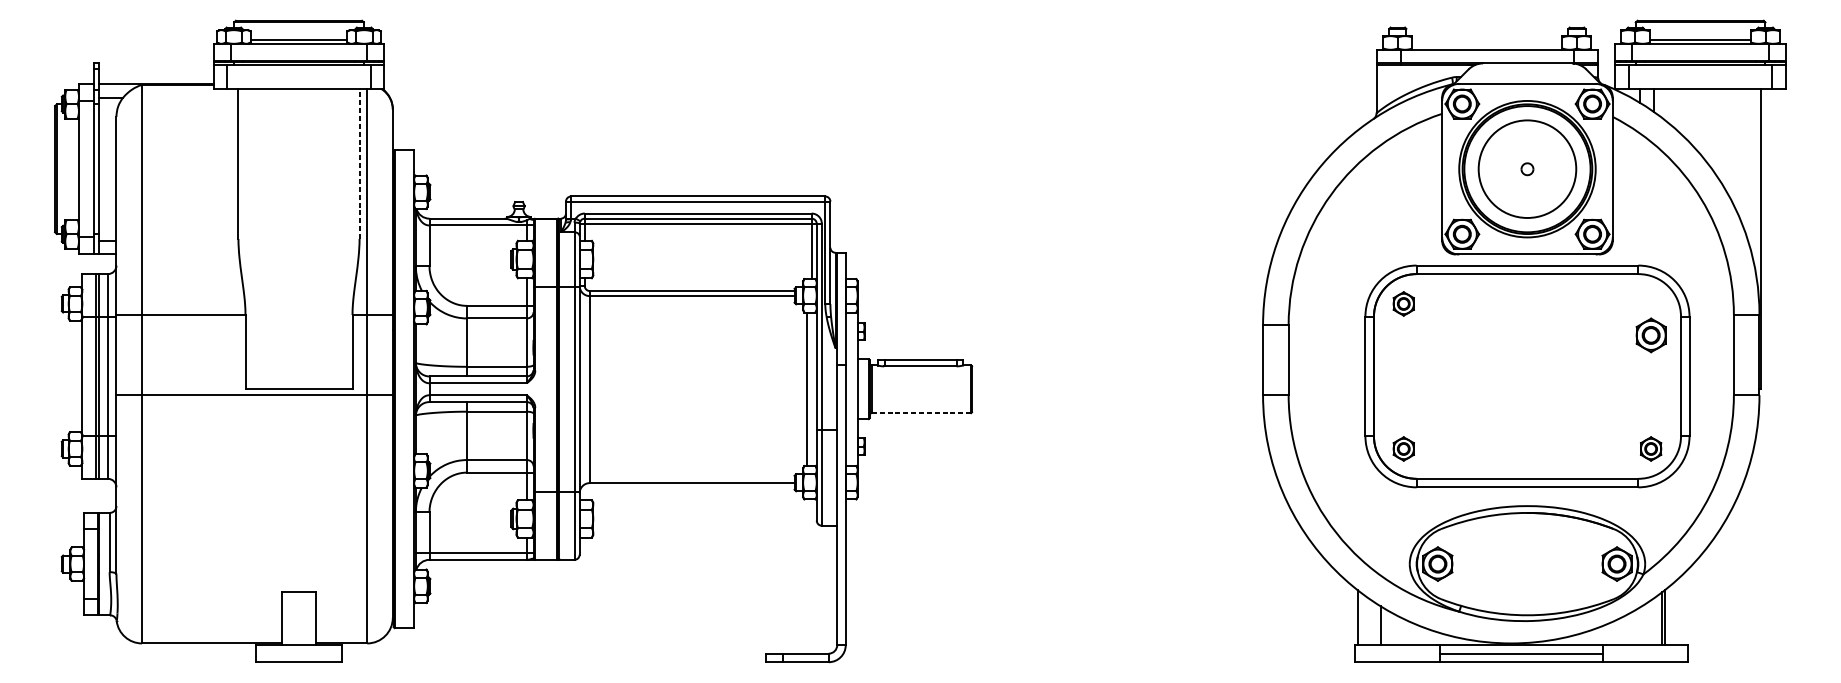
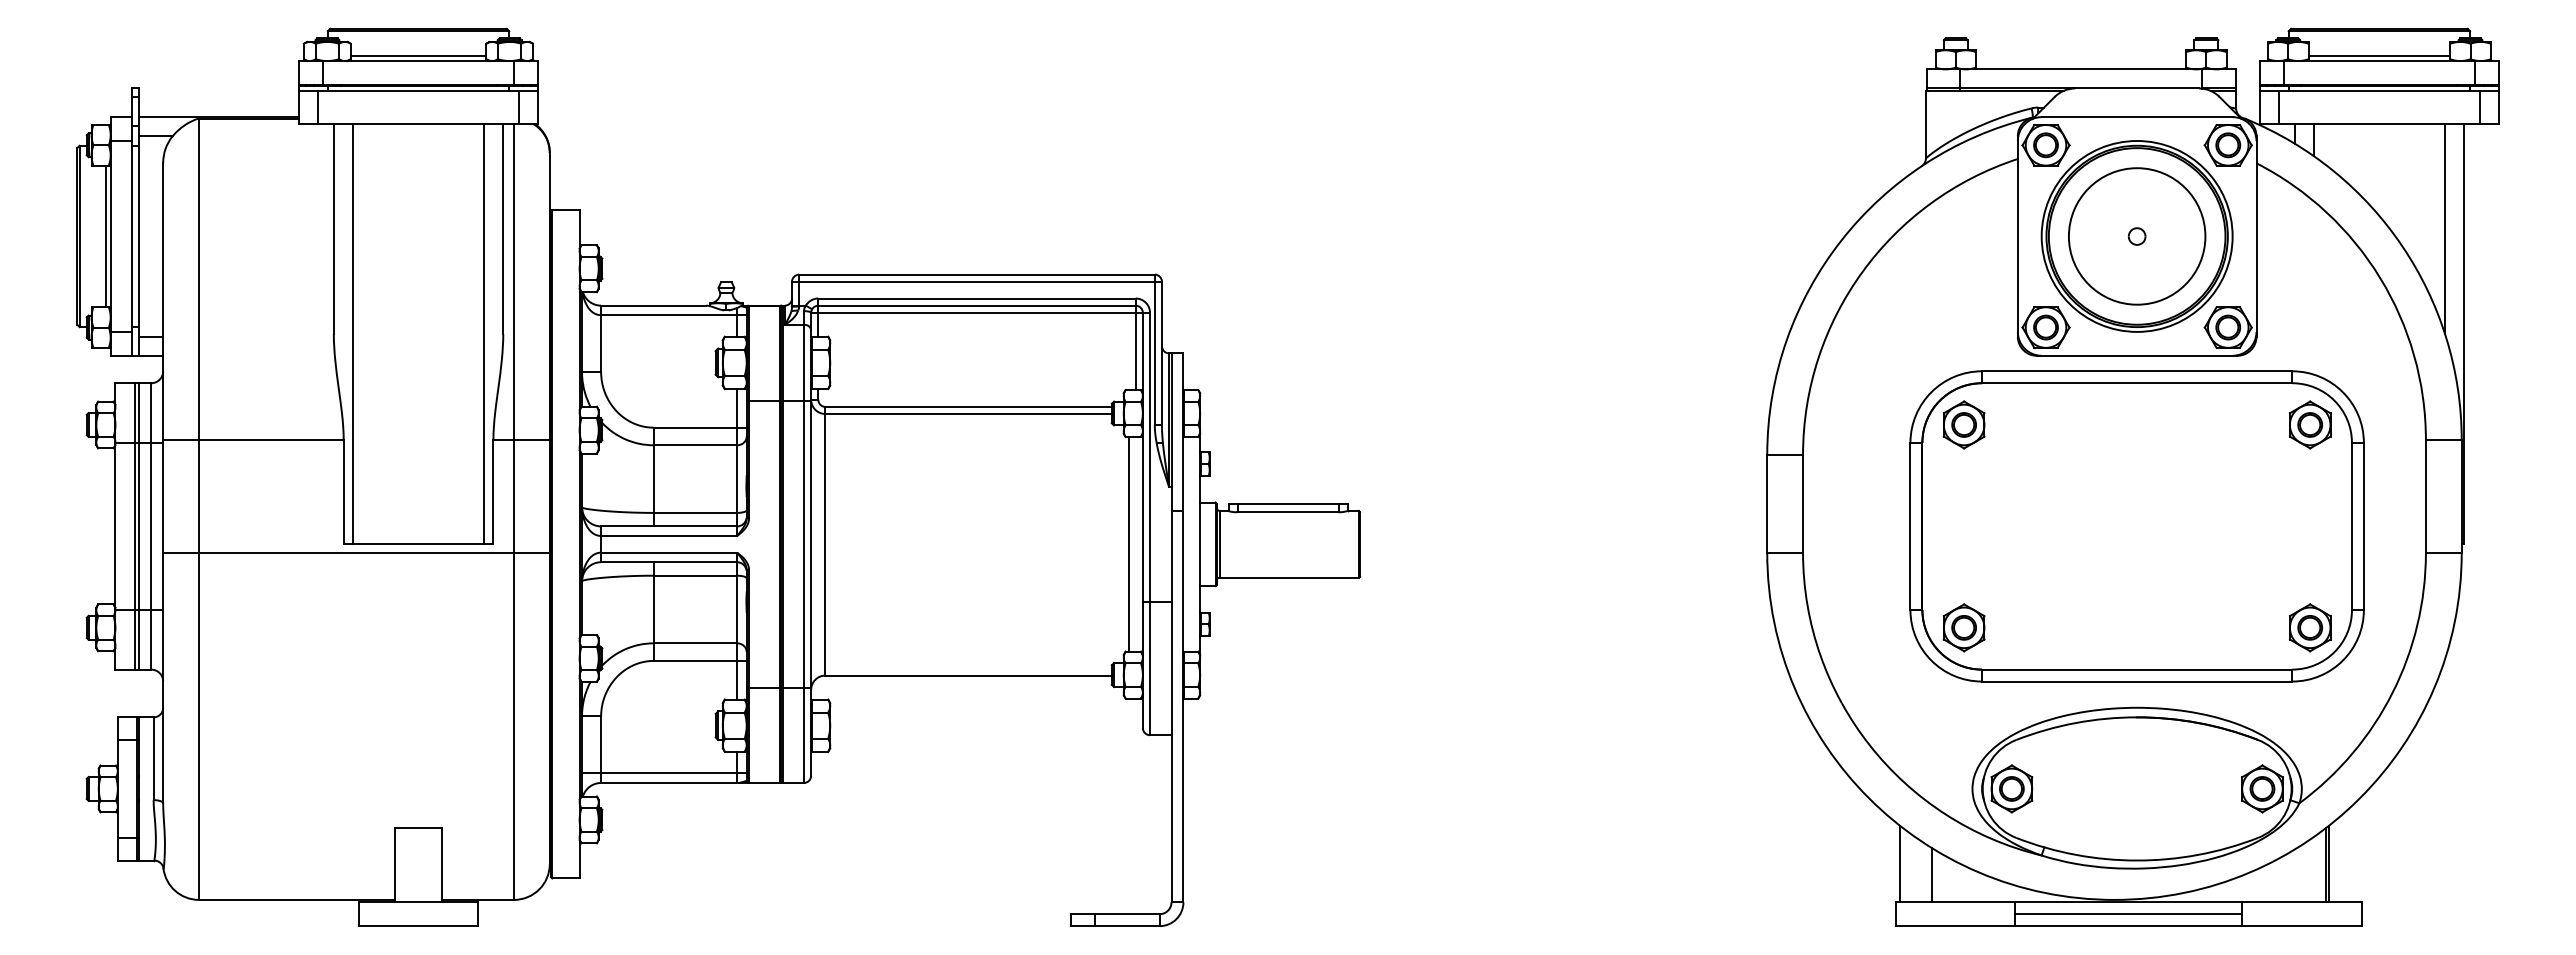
line: (359, 164) -> (503, 229), dashed -> solid
line: (1747, 164) -> (2445, 229), added
line: (75, 169) -> (105, 236), added
line: (251, 239) -> (352, 334), added
line: (346, 239) -> (484, 334), added
part: (1403, 303) -> (1963, 424), size x1.43
part: (1651, 335) -> (2310, 424), moved
line: (921, 412) -> (1289, 577), dashed -> solid
part: (1403, 448) -> (1963, 627), size x1.43
part: (1650, 448) -> (2309, 627), size x1.43

